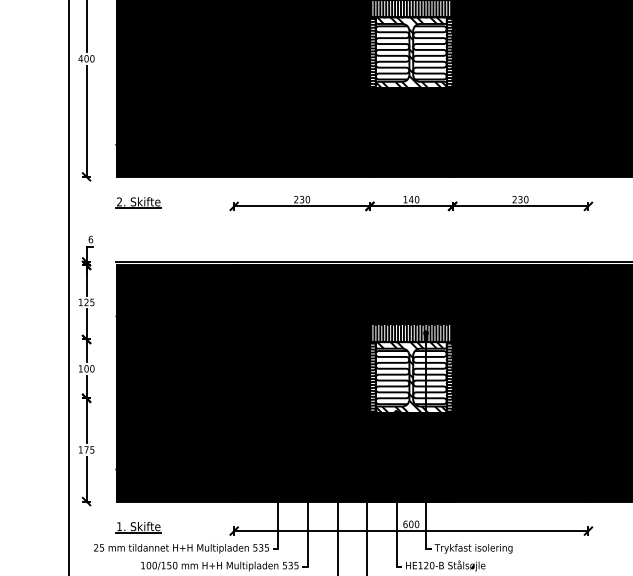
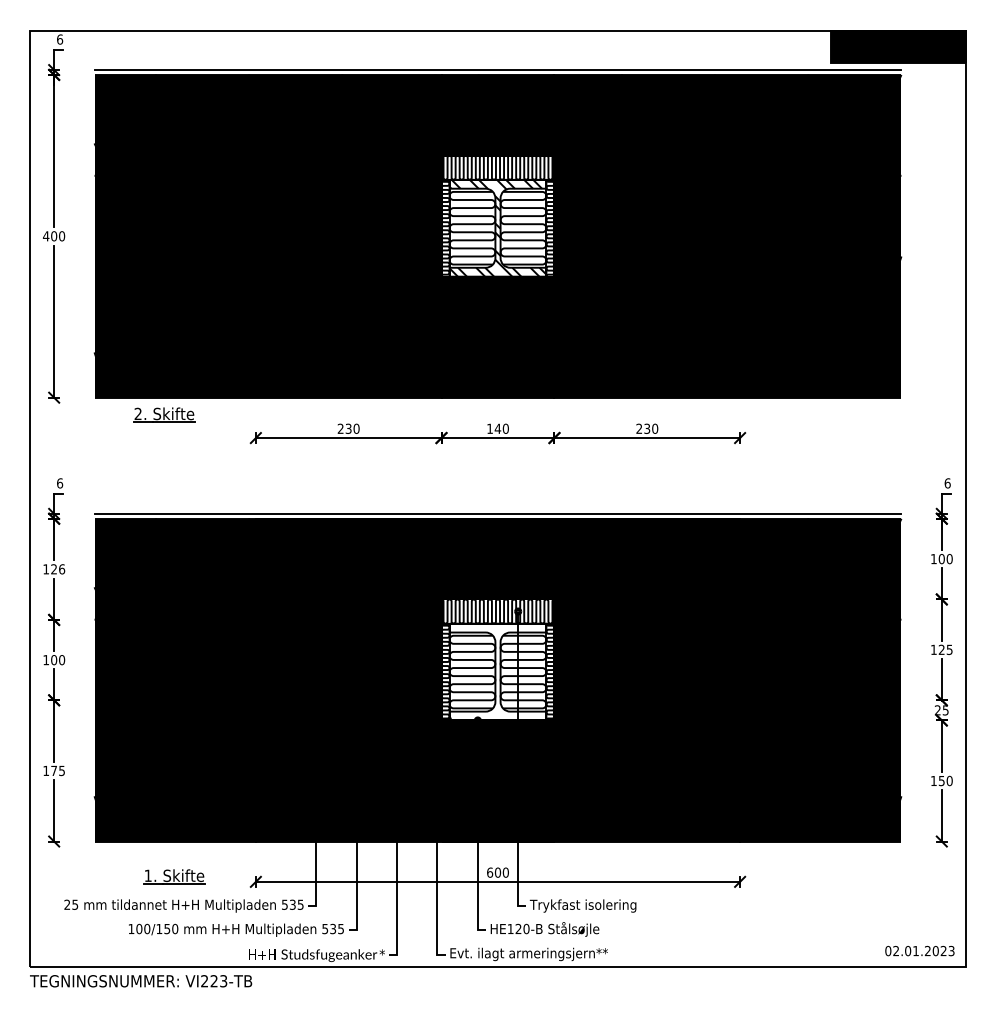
part: (138, 202) -> (164, 414), moved
text: (92, 302) -> (62, 569), 125 -> 126
hatch: (410, 377) -> (497, 671), removed
part: (138, 527) -> (174, 876), moved

